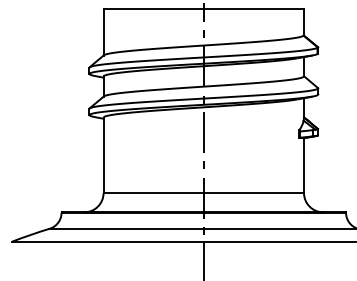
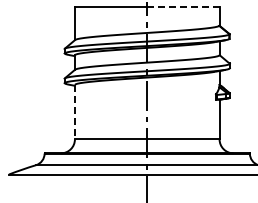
line: (254, 8) -> (183, 6), solid -> dashed
line: (102, 155) -> (74, 112), solid -> dashed

